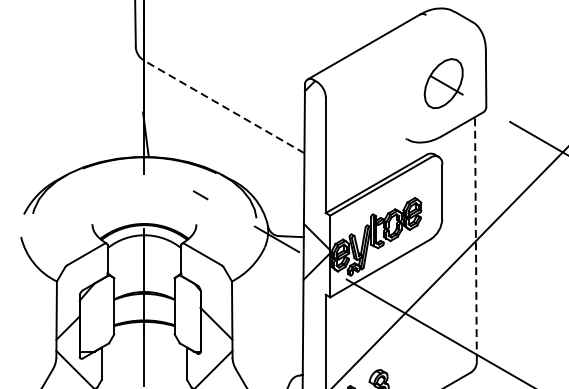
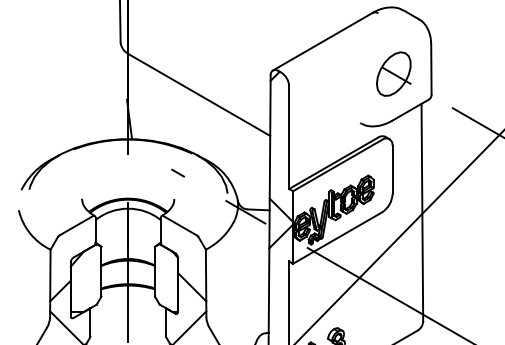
line: (223, 106) -> (198, 94), dashed -> solid
line: (476, 239) -> (422, 212), dashed -> solid

